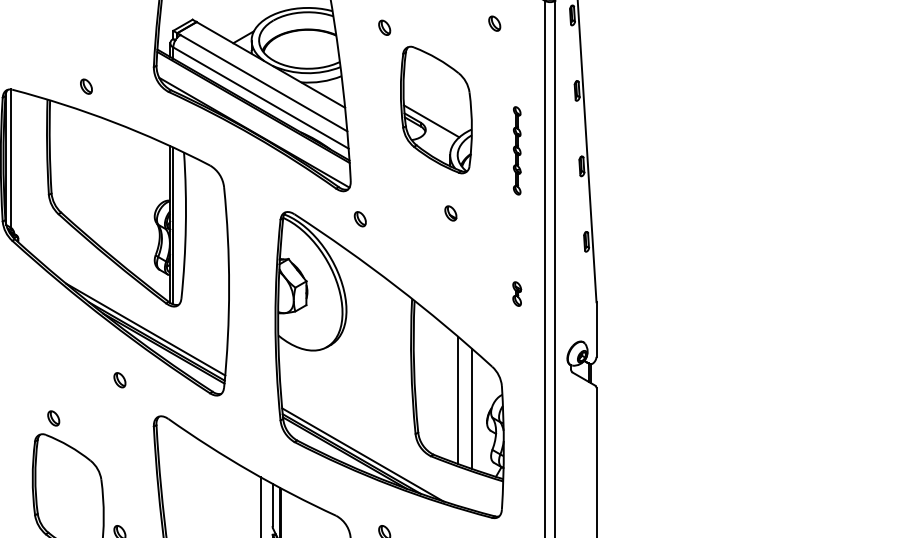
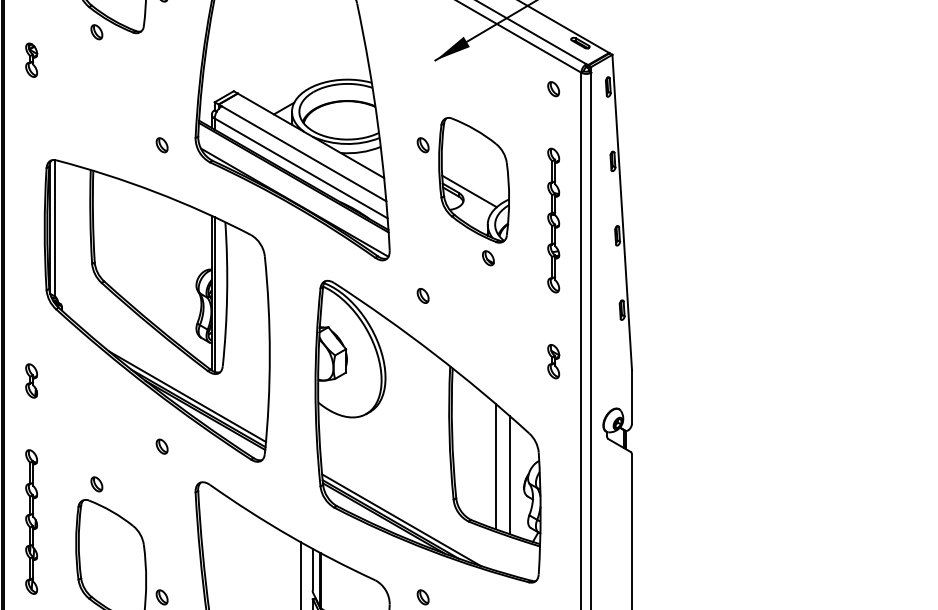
part: (494, 24) -> (553, 89), moved
part: (384, 28) -> (422, 145), moved
part: (85, 86) -> (161, 145), moved
part: (516, 150) -> (553, 220), size x1.67
part: (450, 213) -> (488, 258), moved
part: (359, 218) -> (422, 295), moved
part: (516, 293) -> (553, 361), size x1.43

